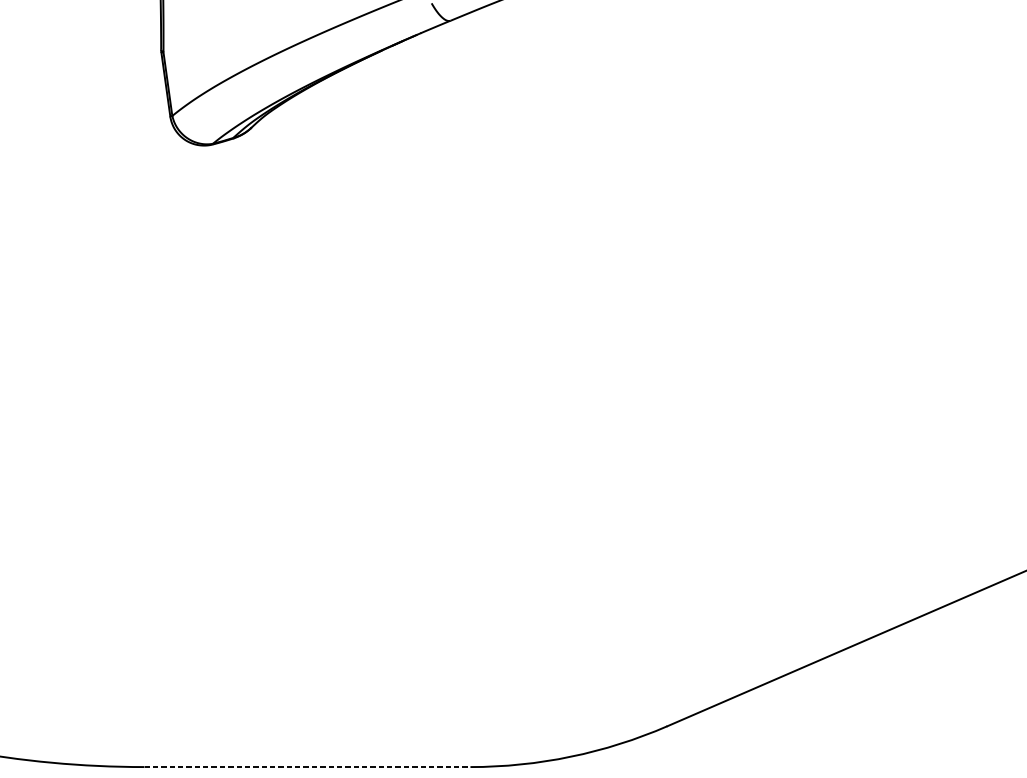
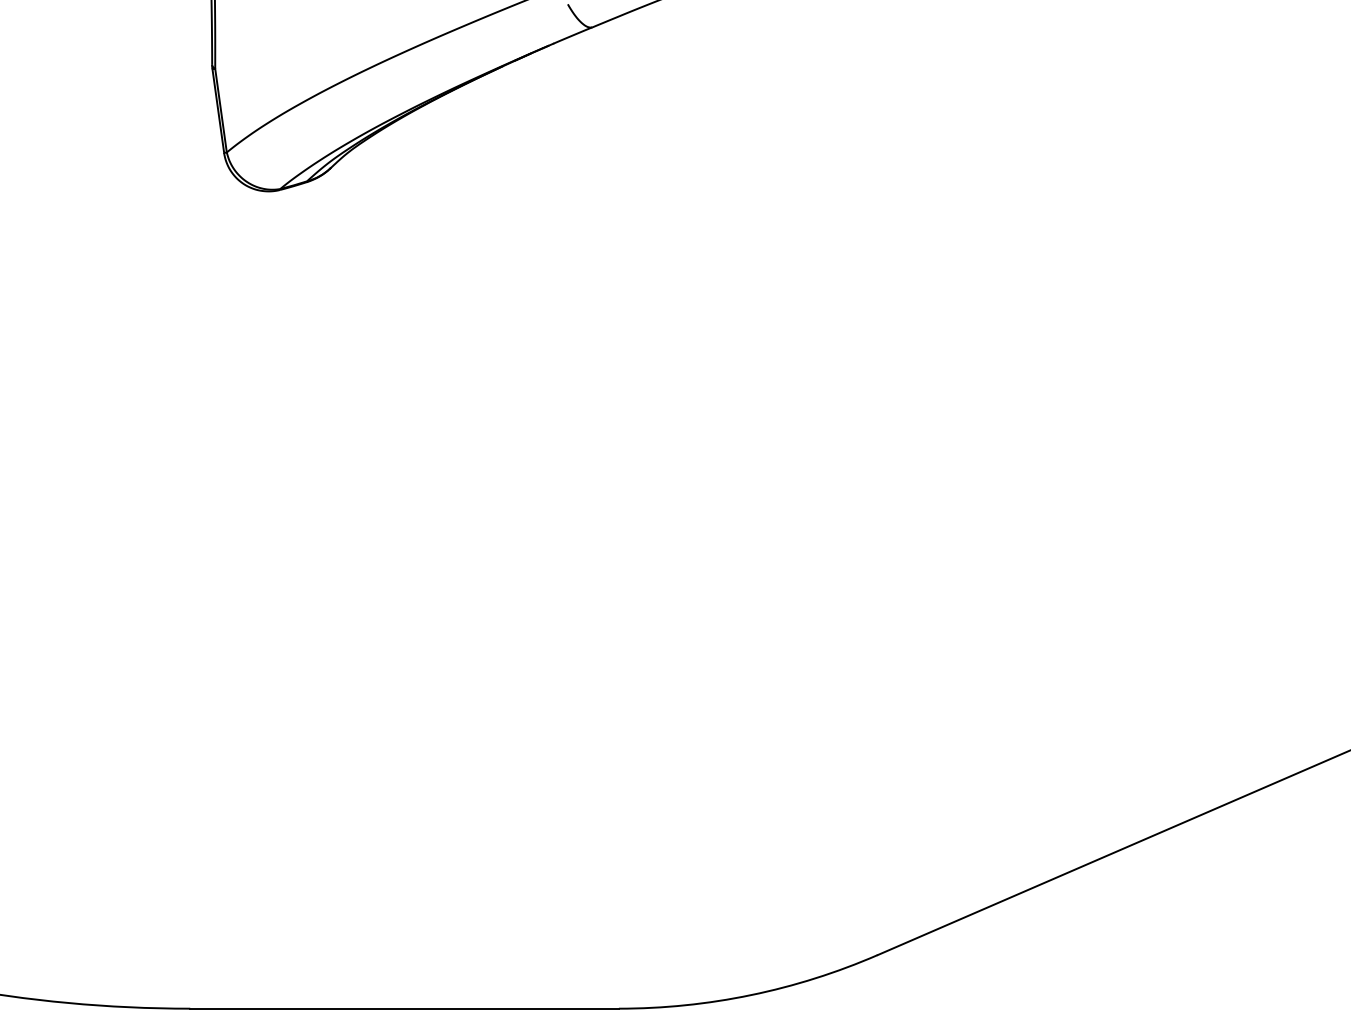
line: (308, 766) -> (405, 1008), dashed -> solid

